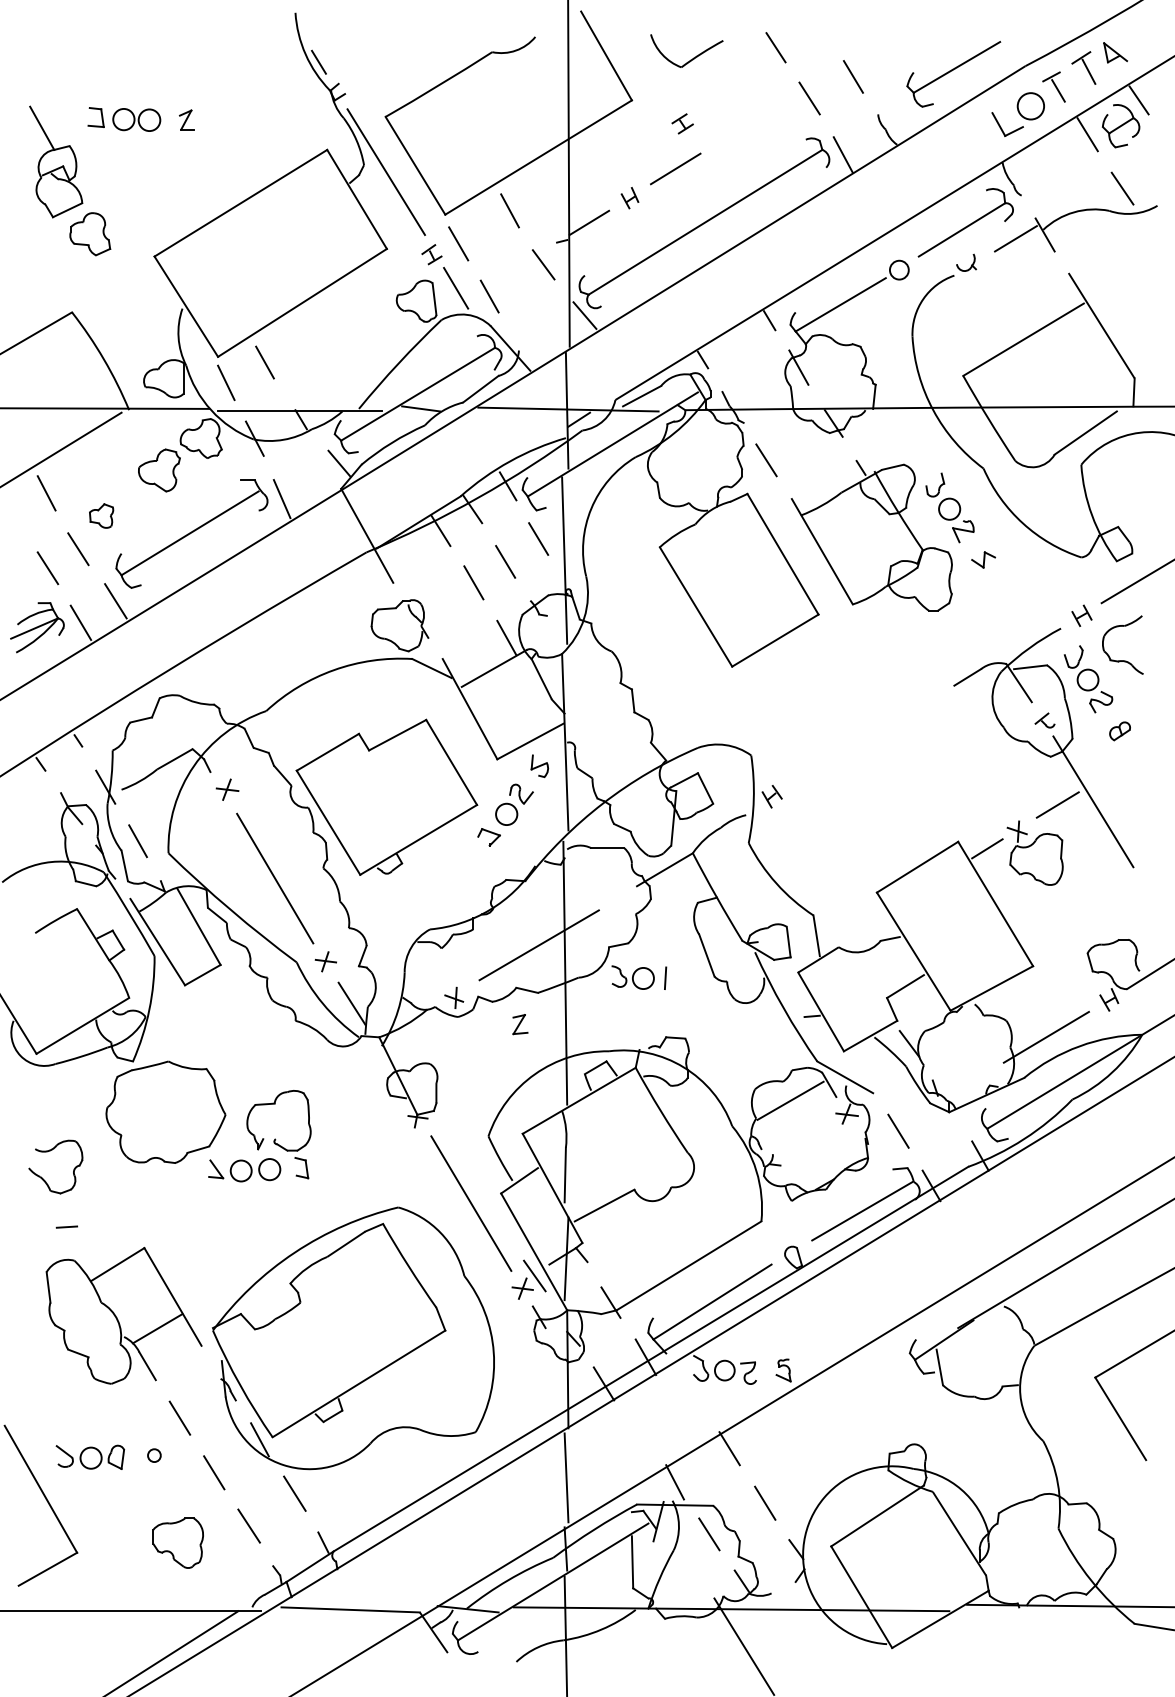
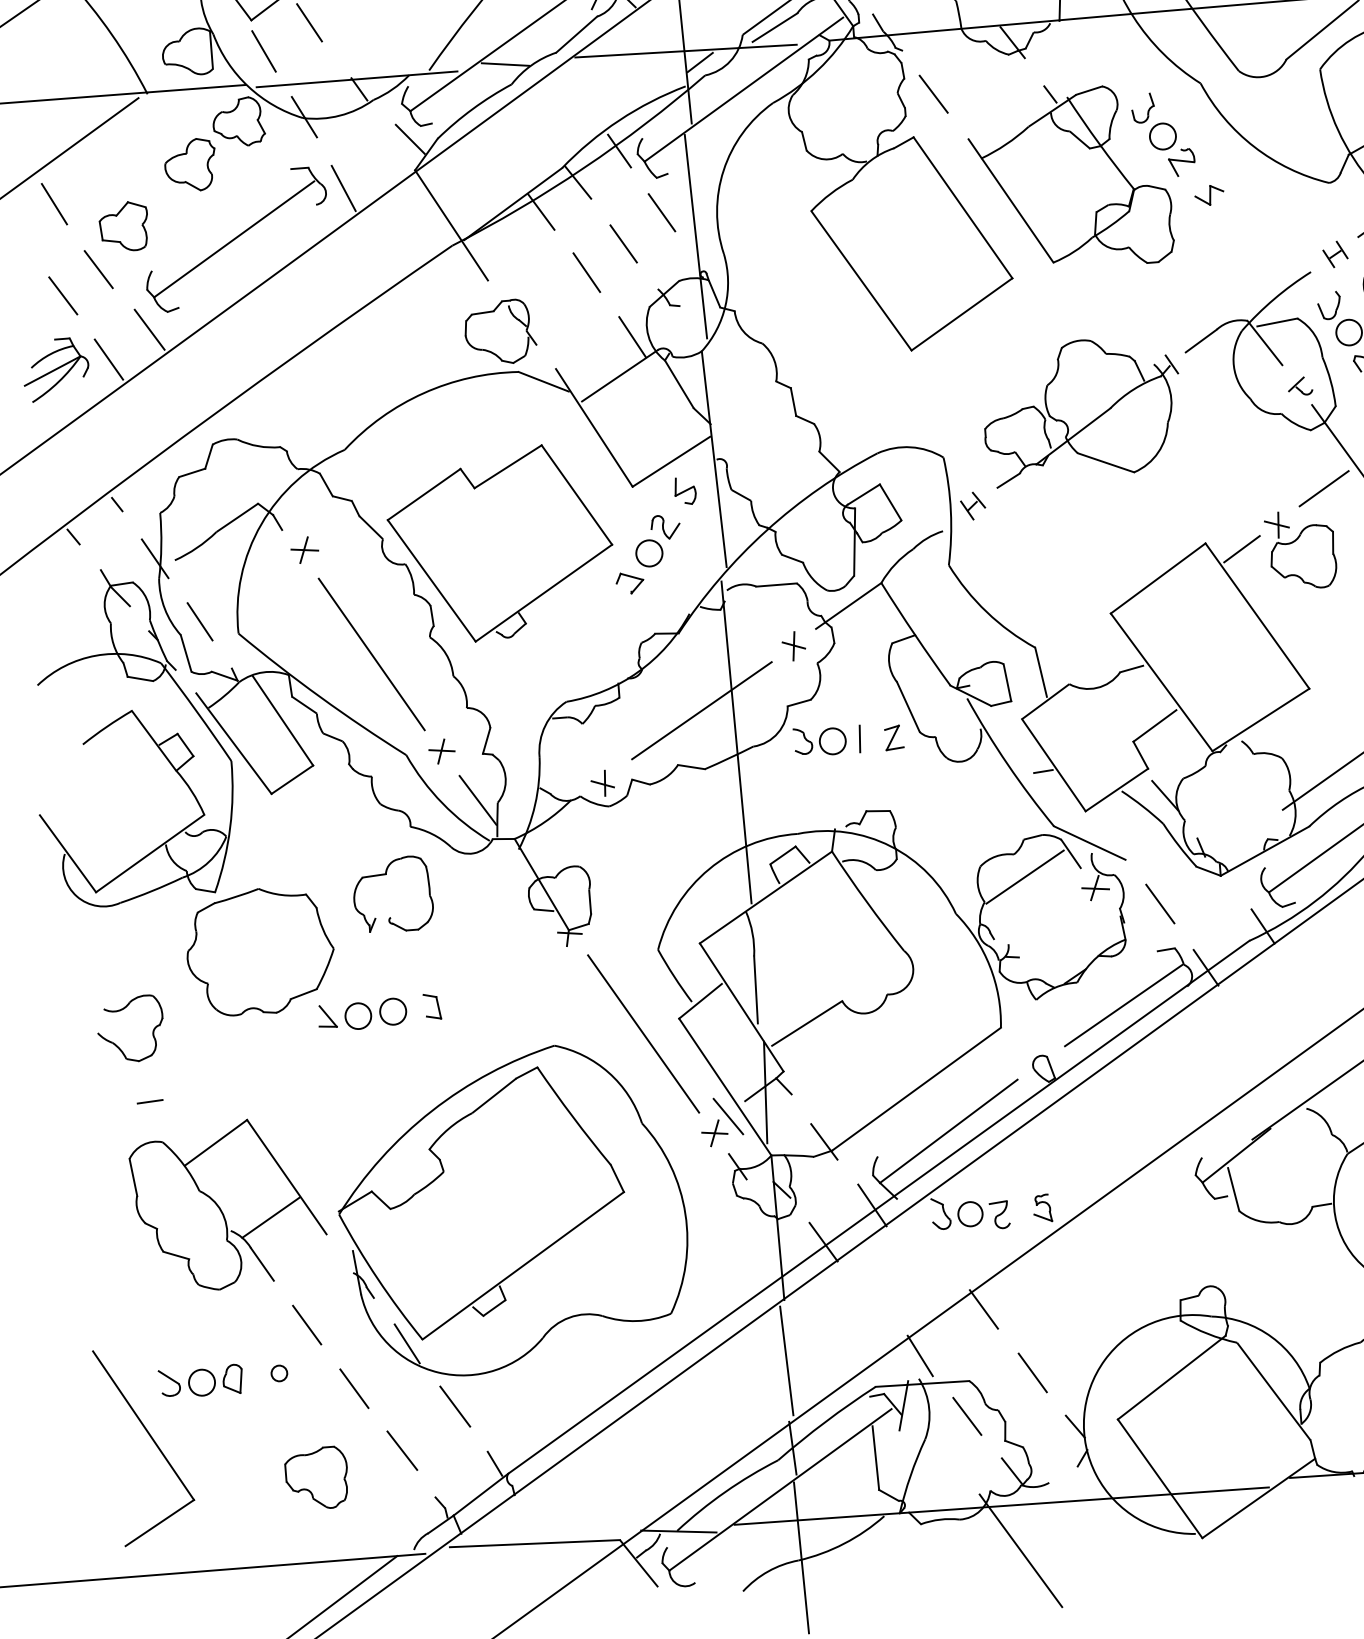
part: (101, 515) -> (123, 226), size x1.67
part: (866, 726) -> (1082, 410), added
part: (617, 898) -> (793, 645), added
part: (520, 1024) -> (894, 737), moved
part: (275, 1104) -> (387, 875), moved

